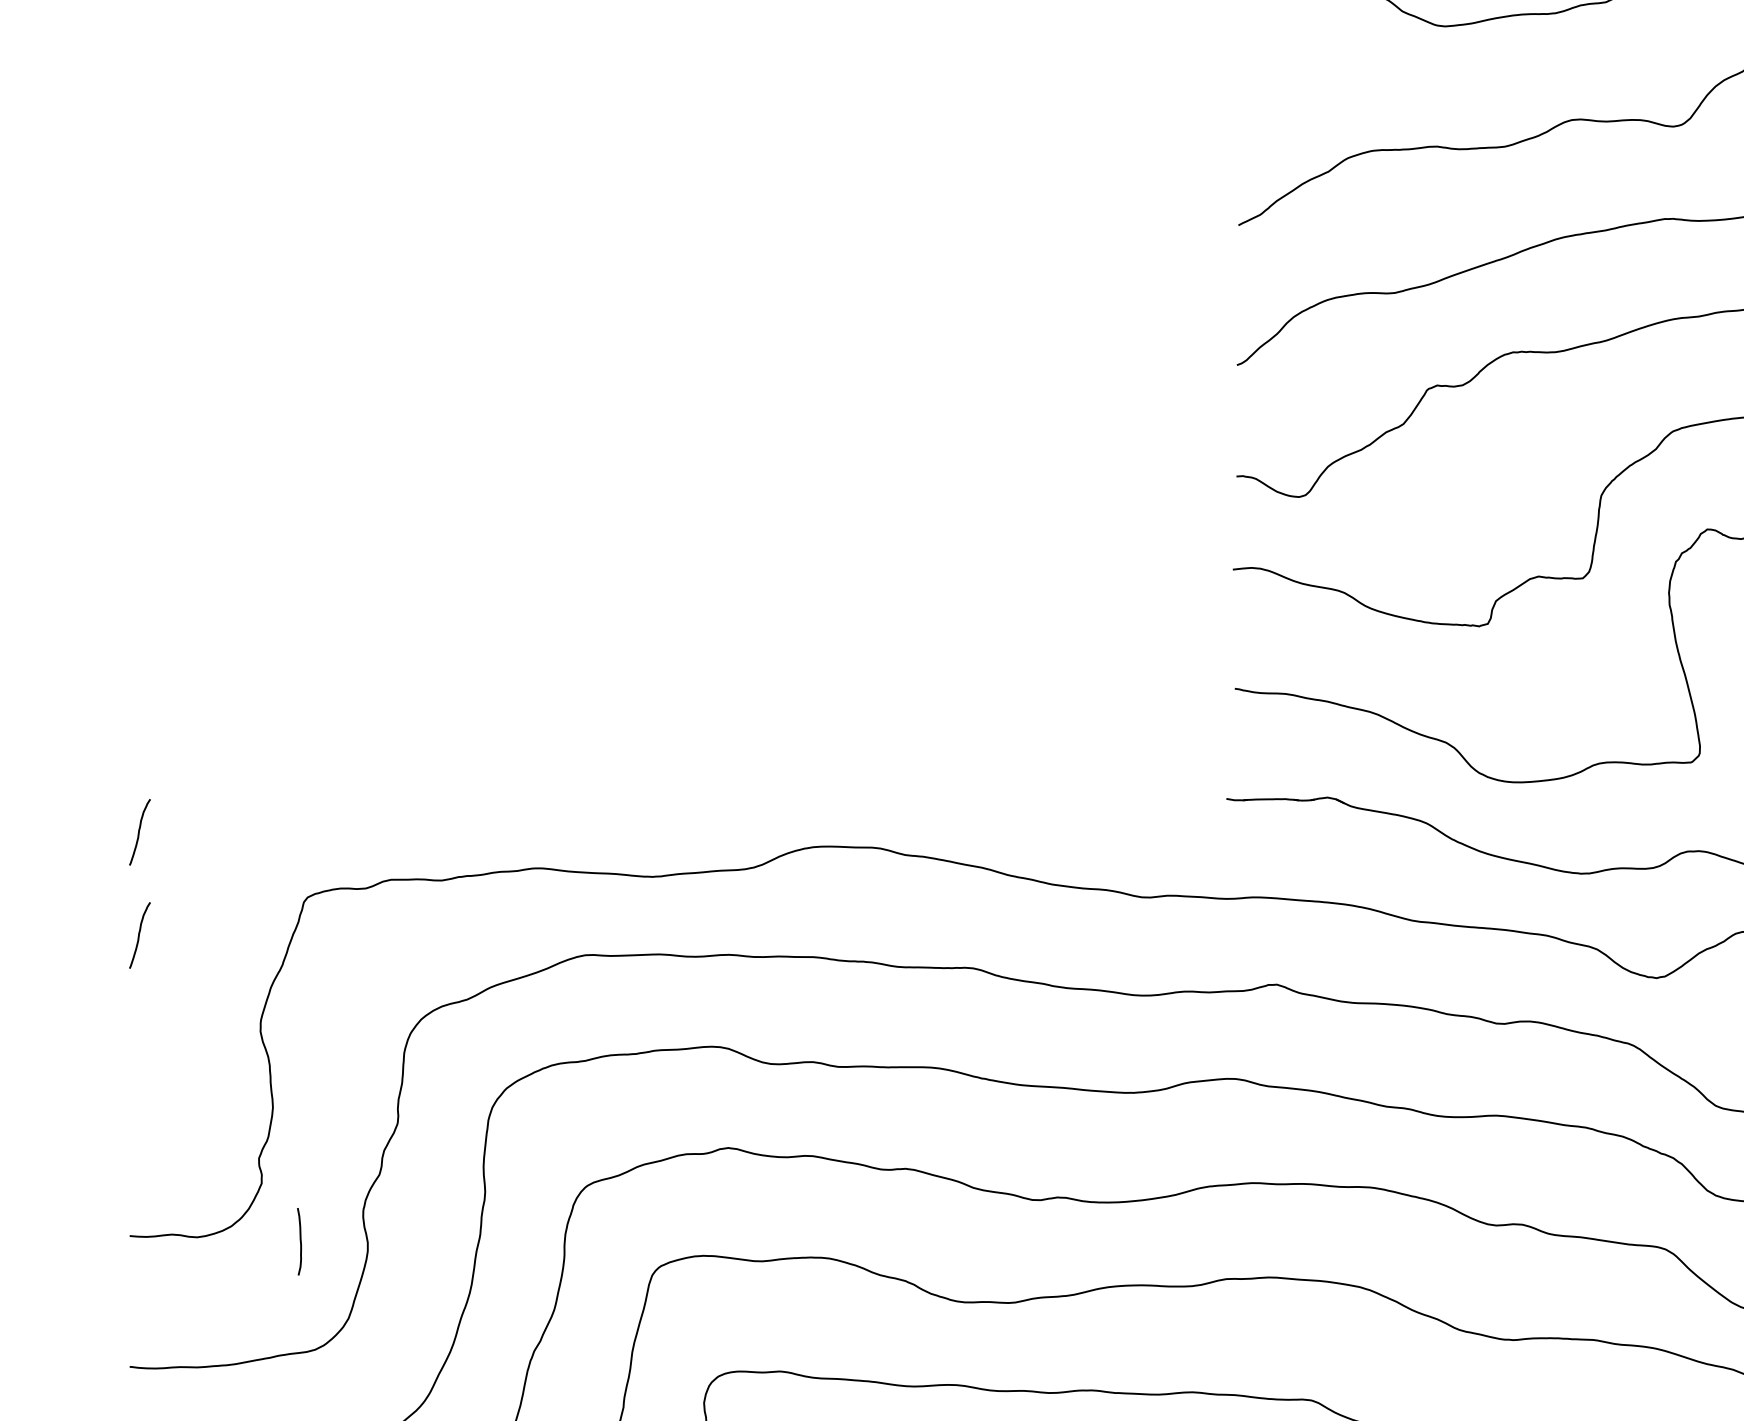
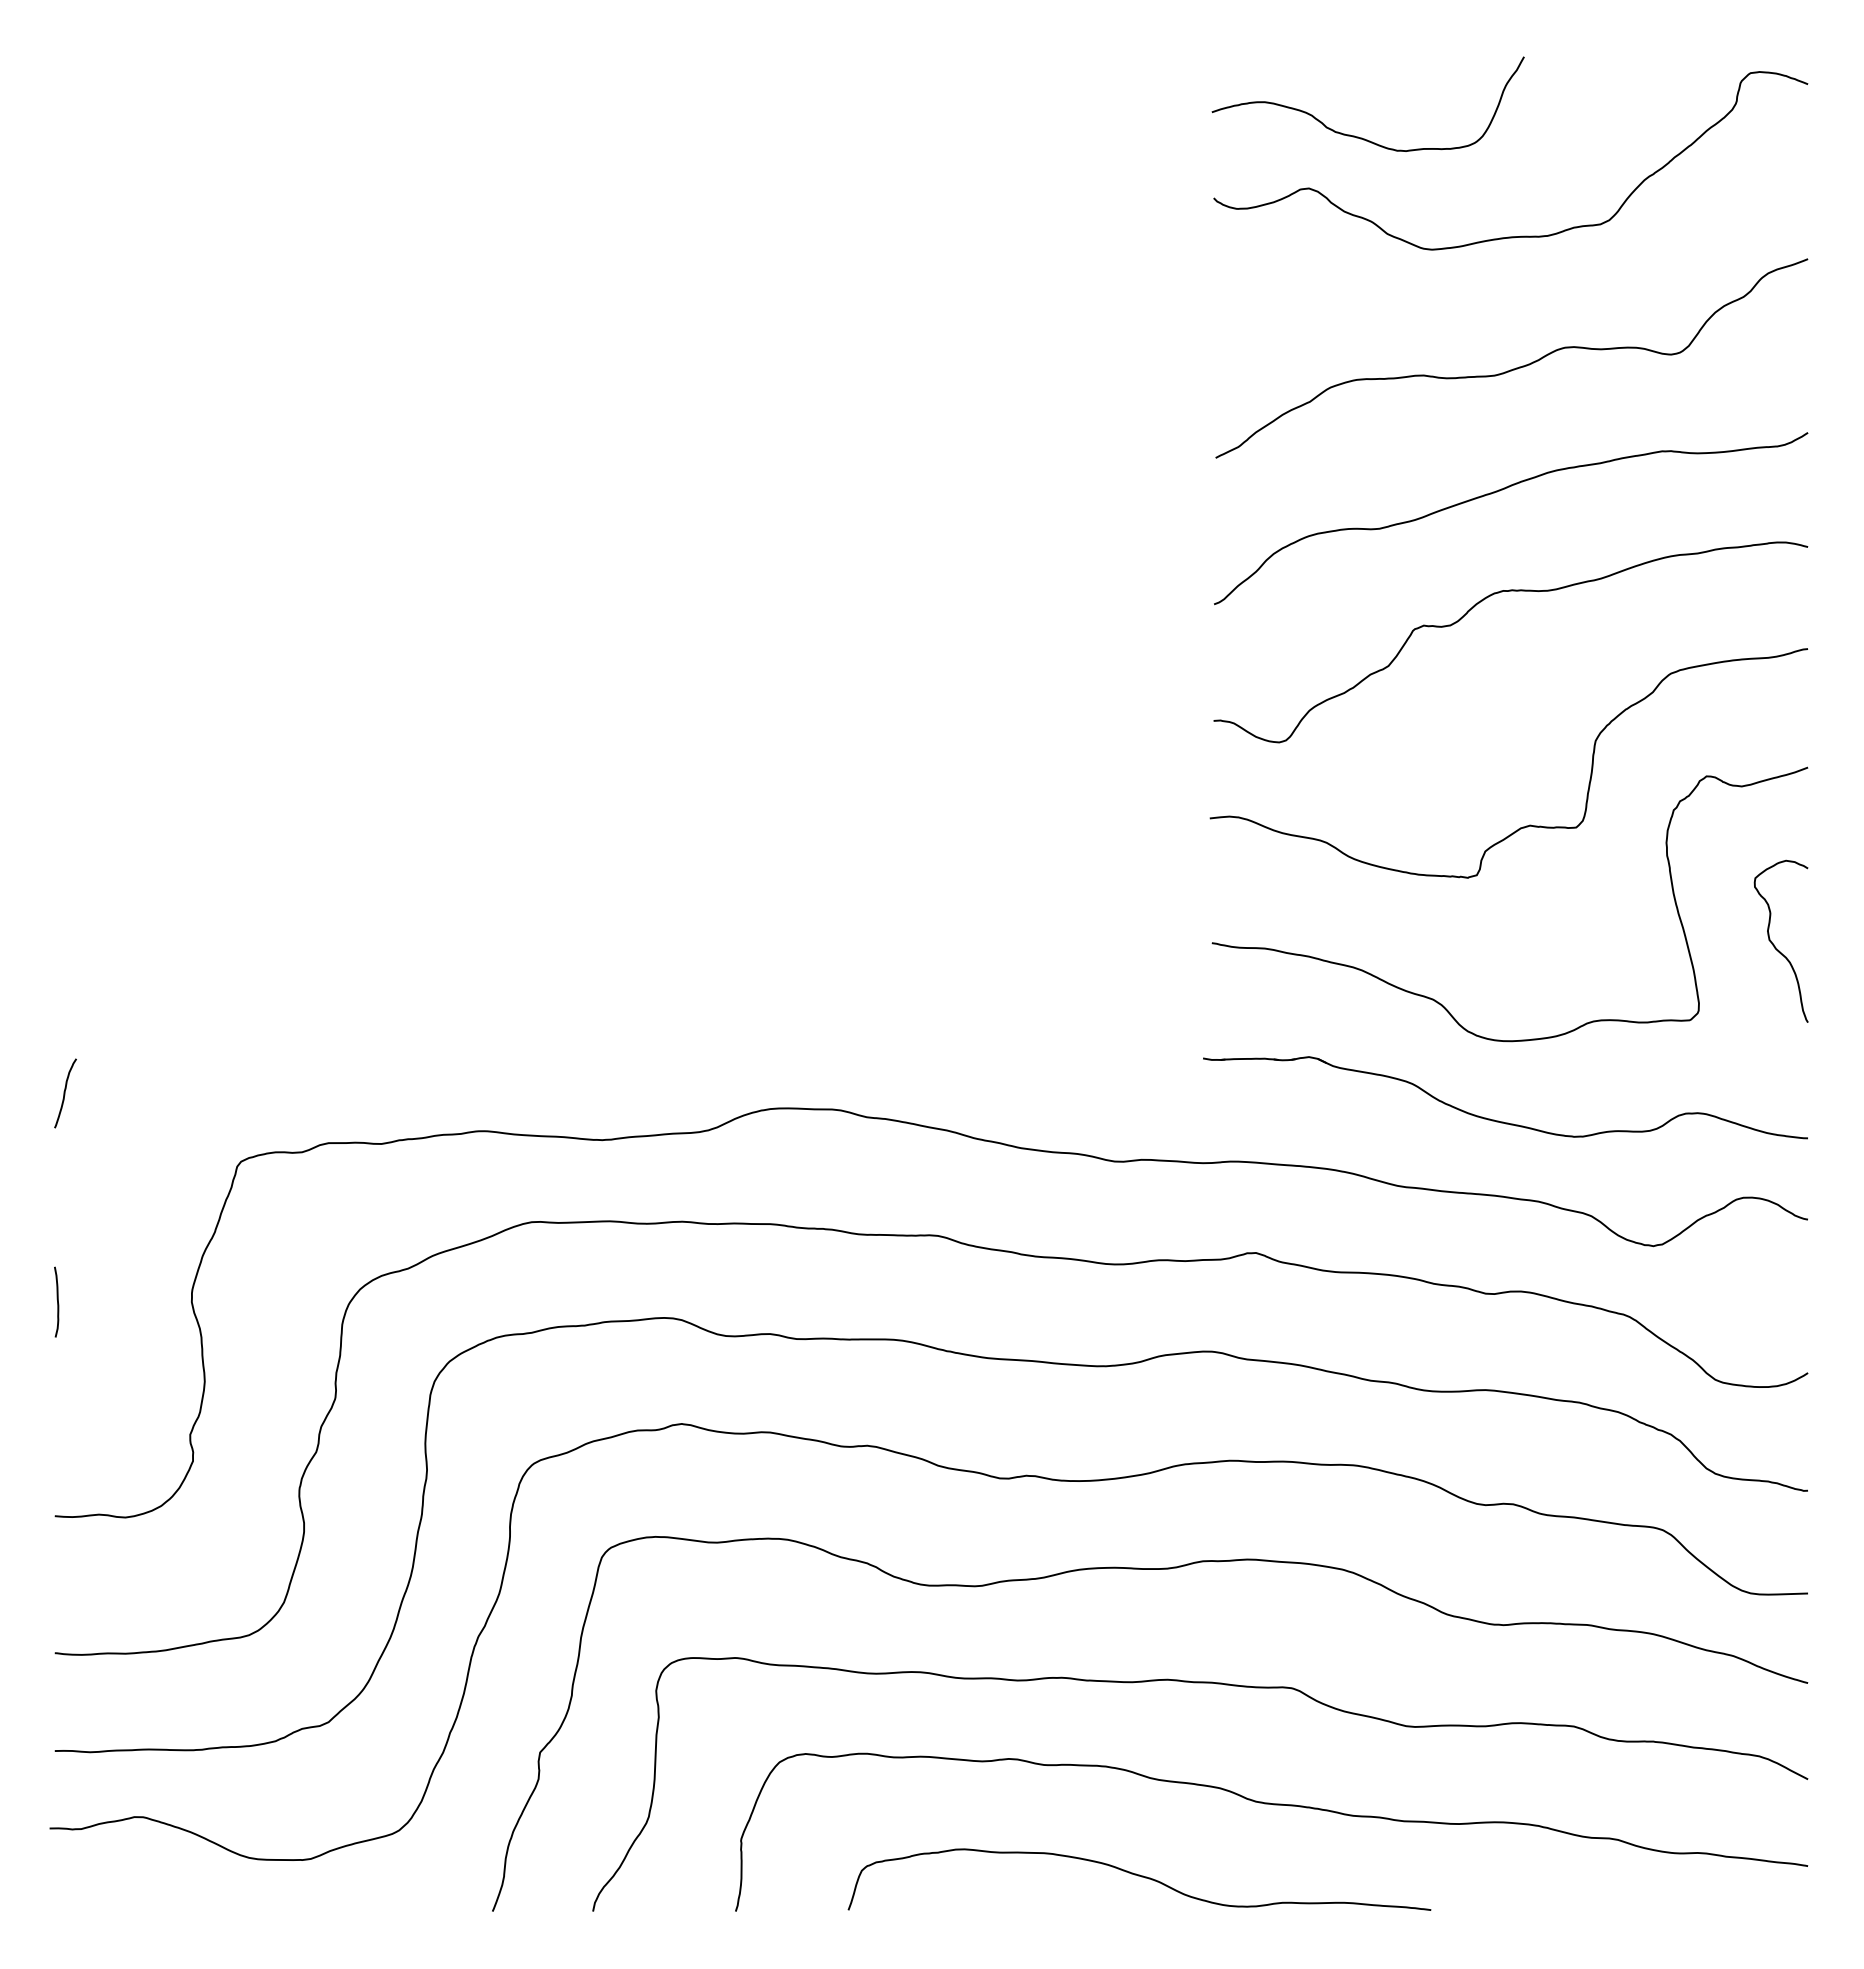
curve: (139, 935) -> (65, 1201), removed
curve: (300, 1241) -> (57, 1301), moved

